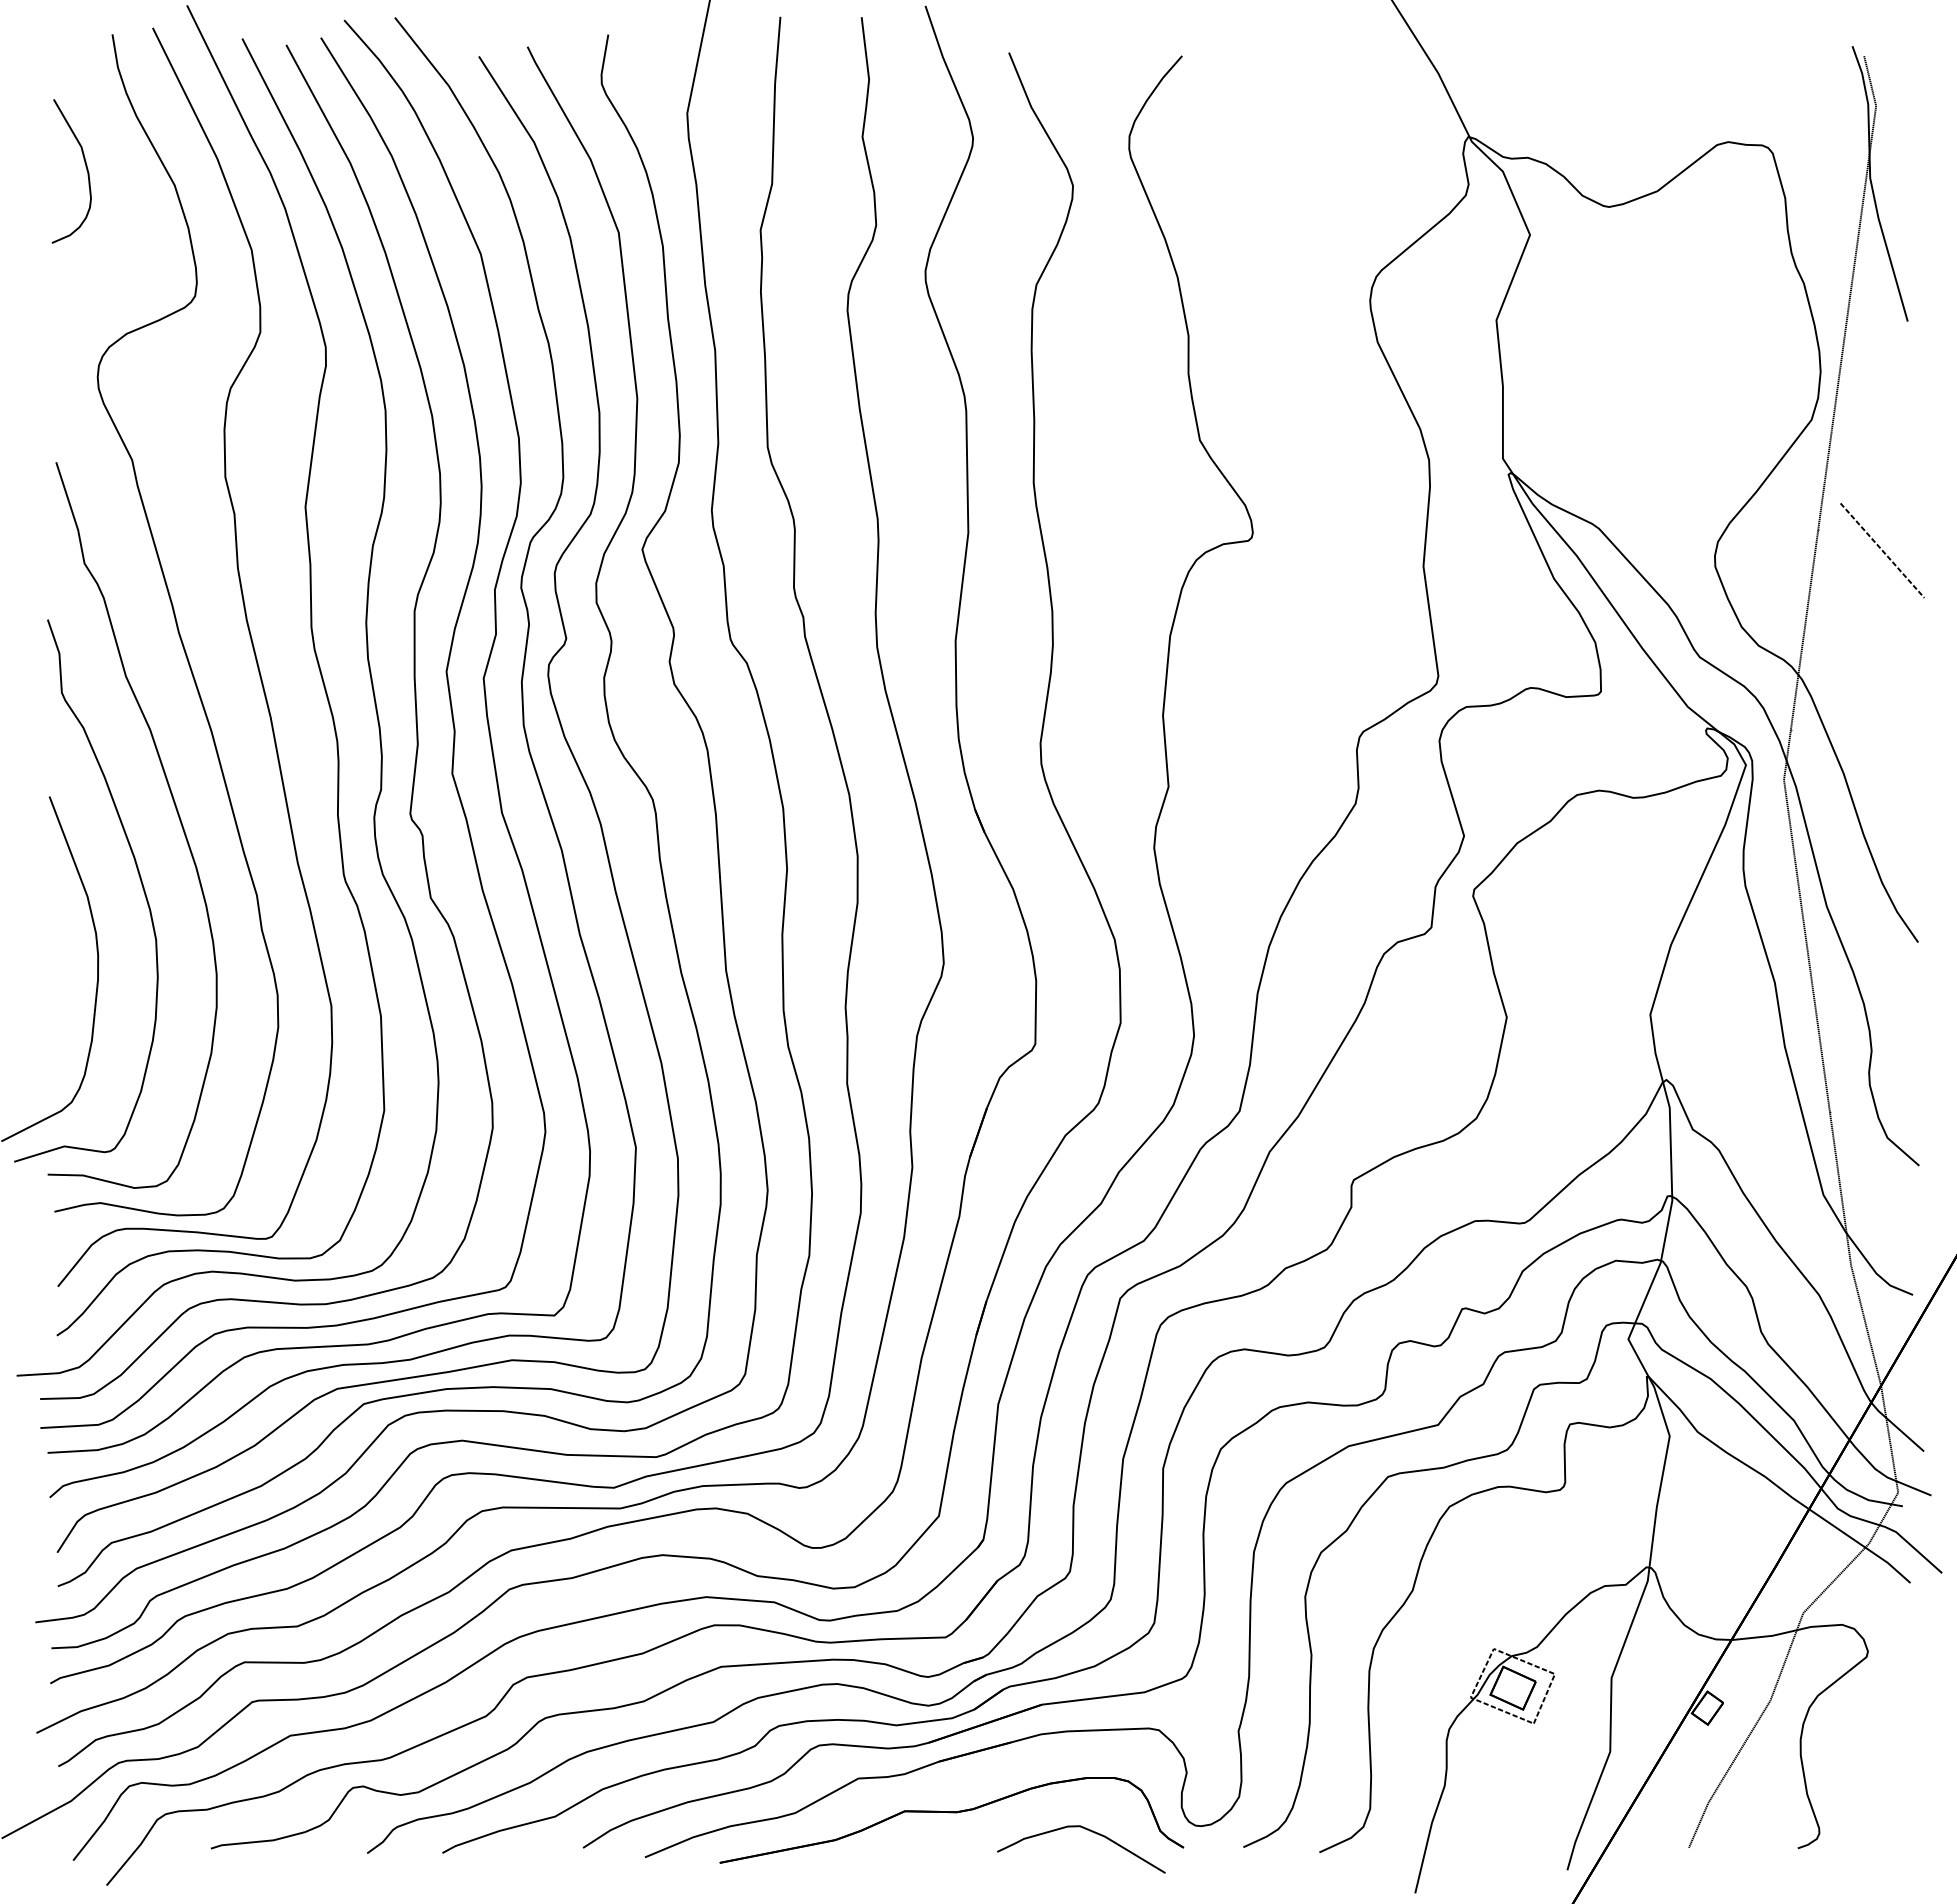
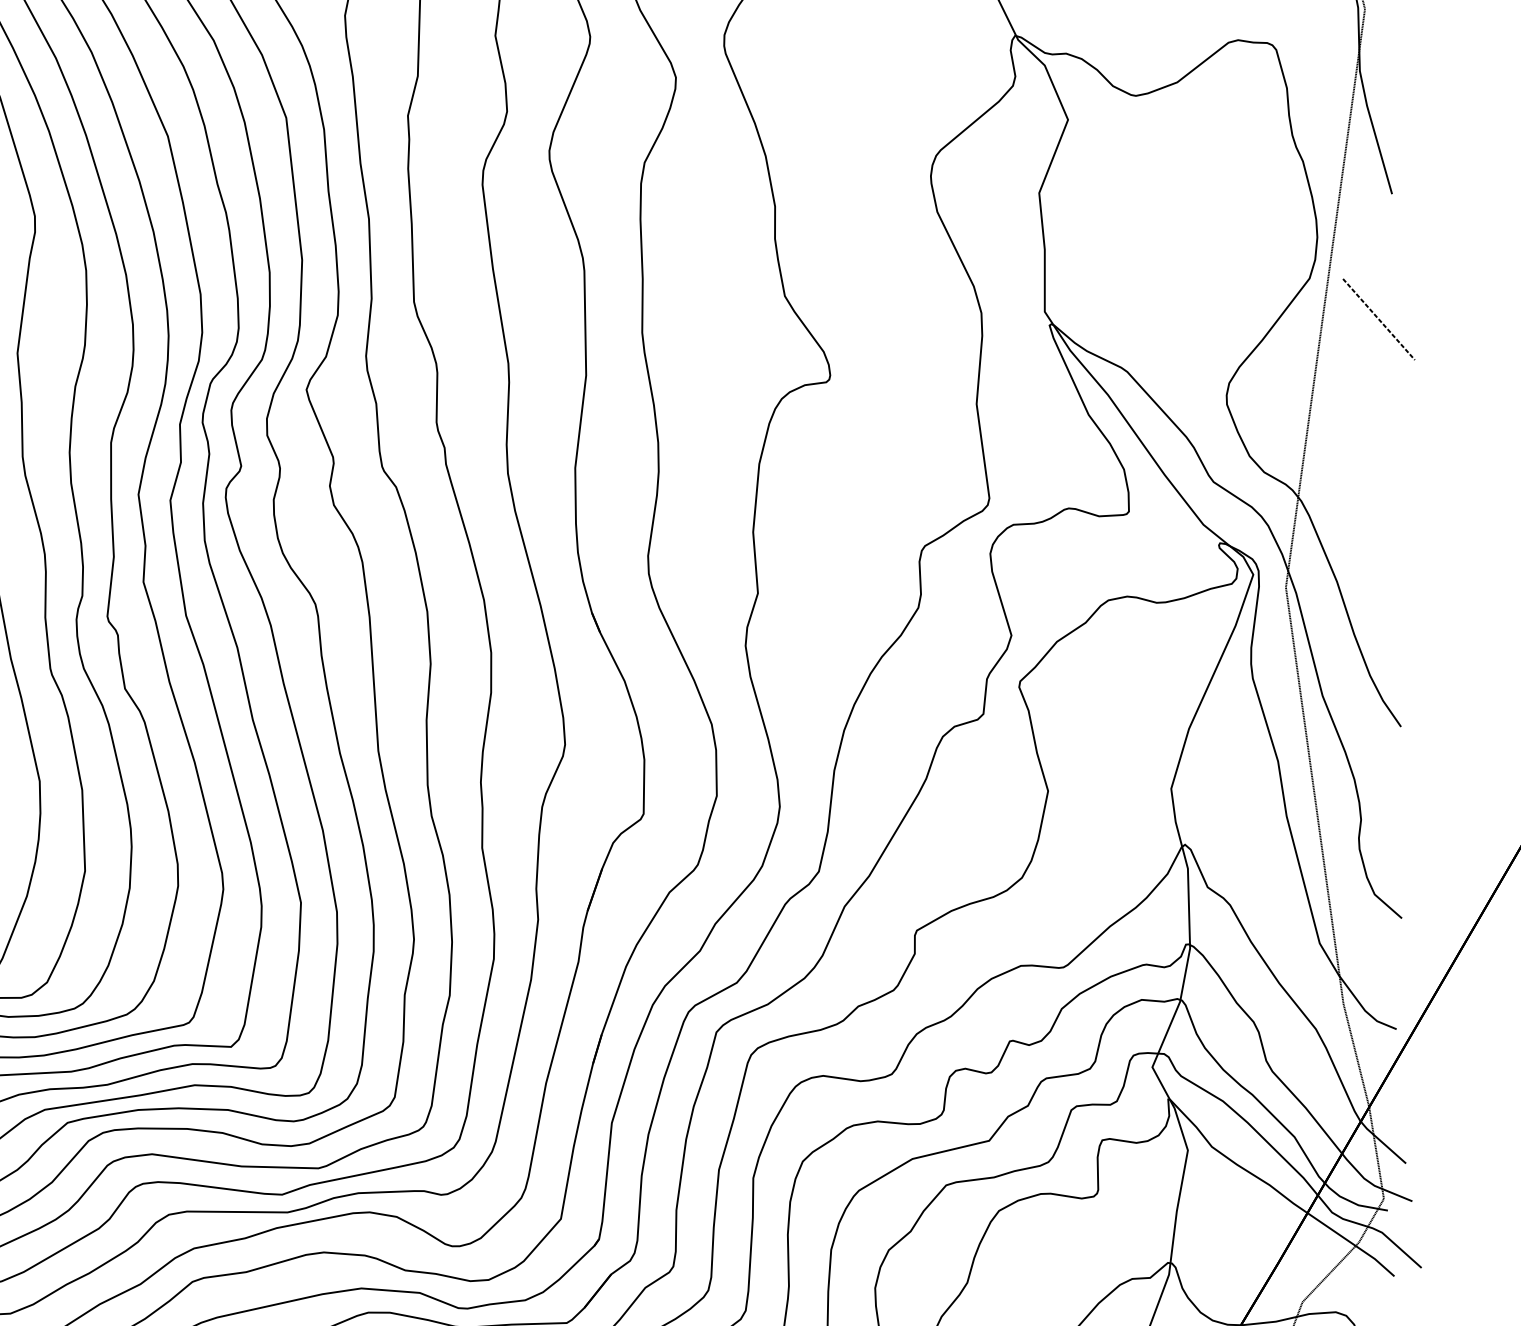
line: (1882, 550) -> (1379, 319), moved

